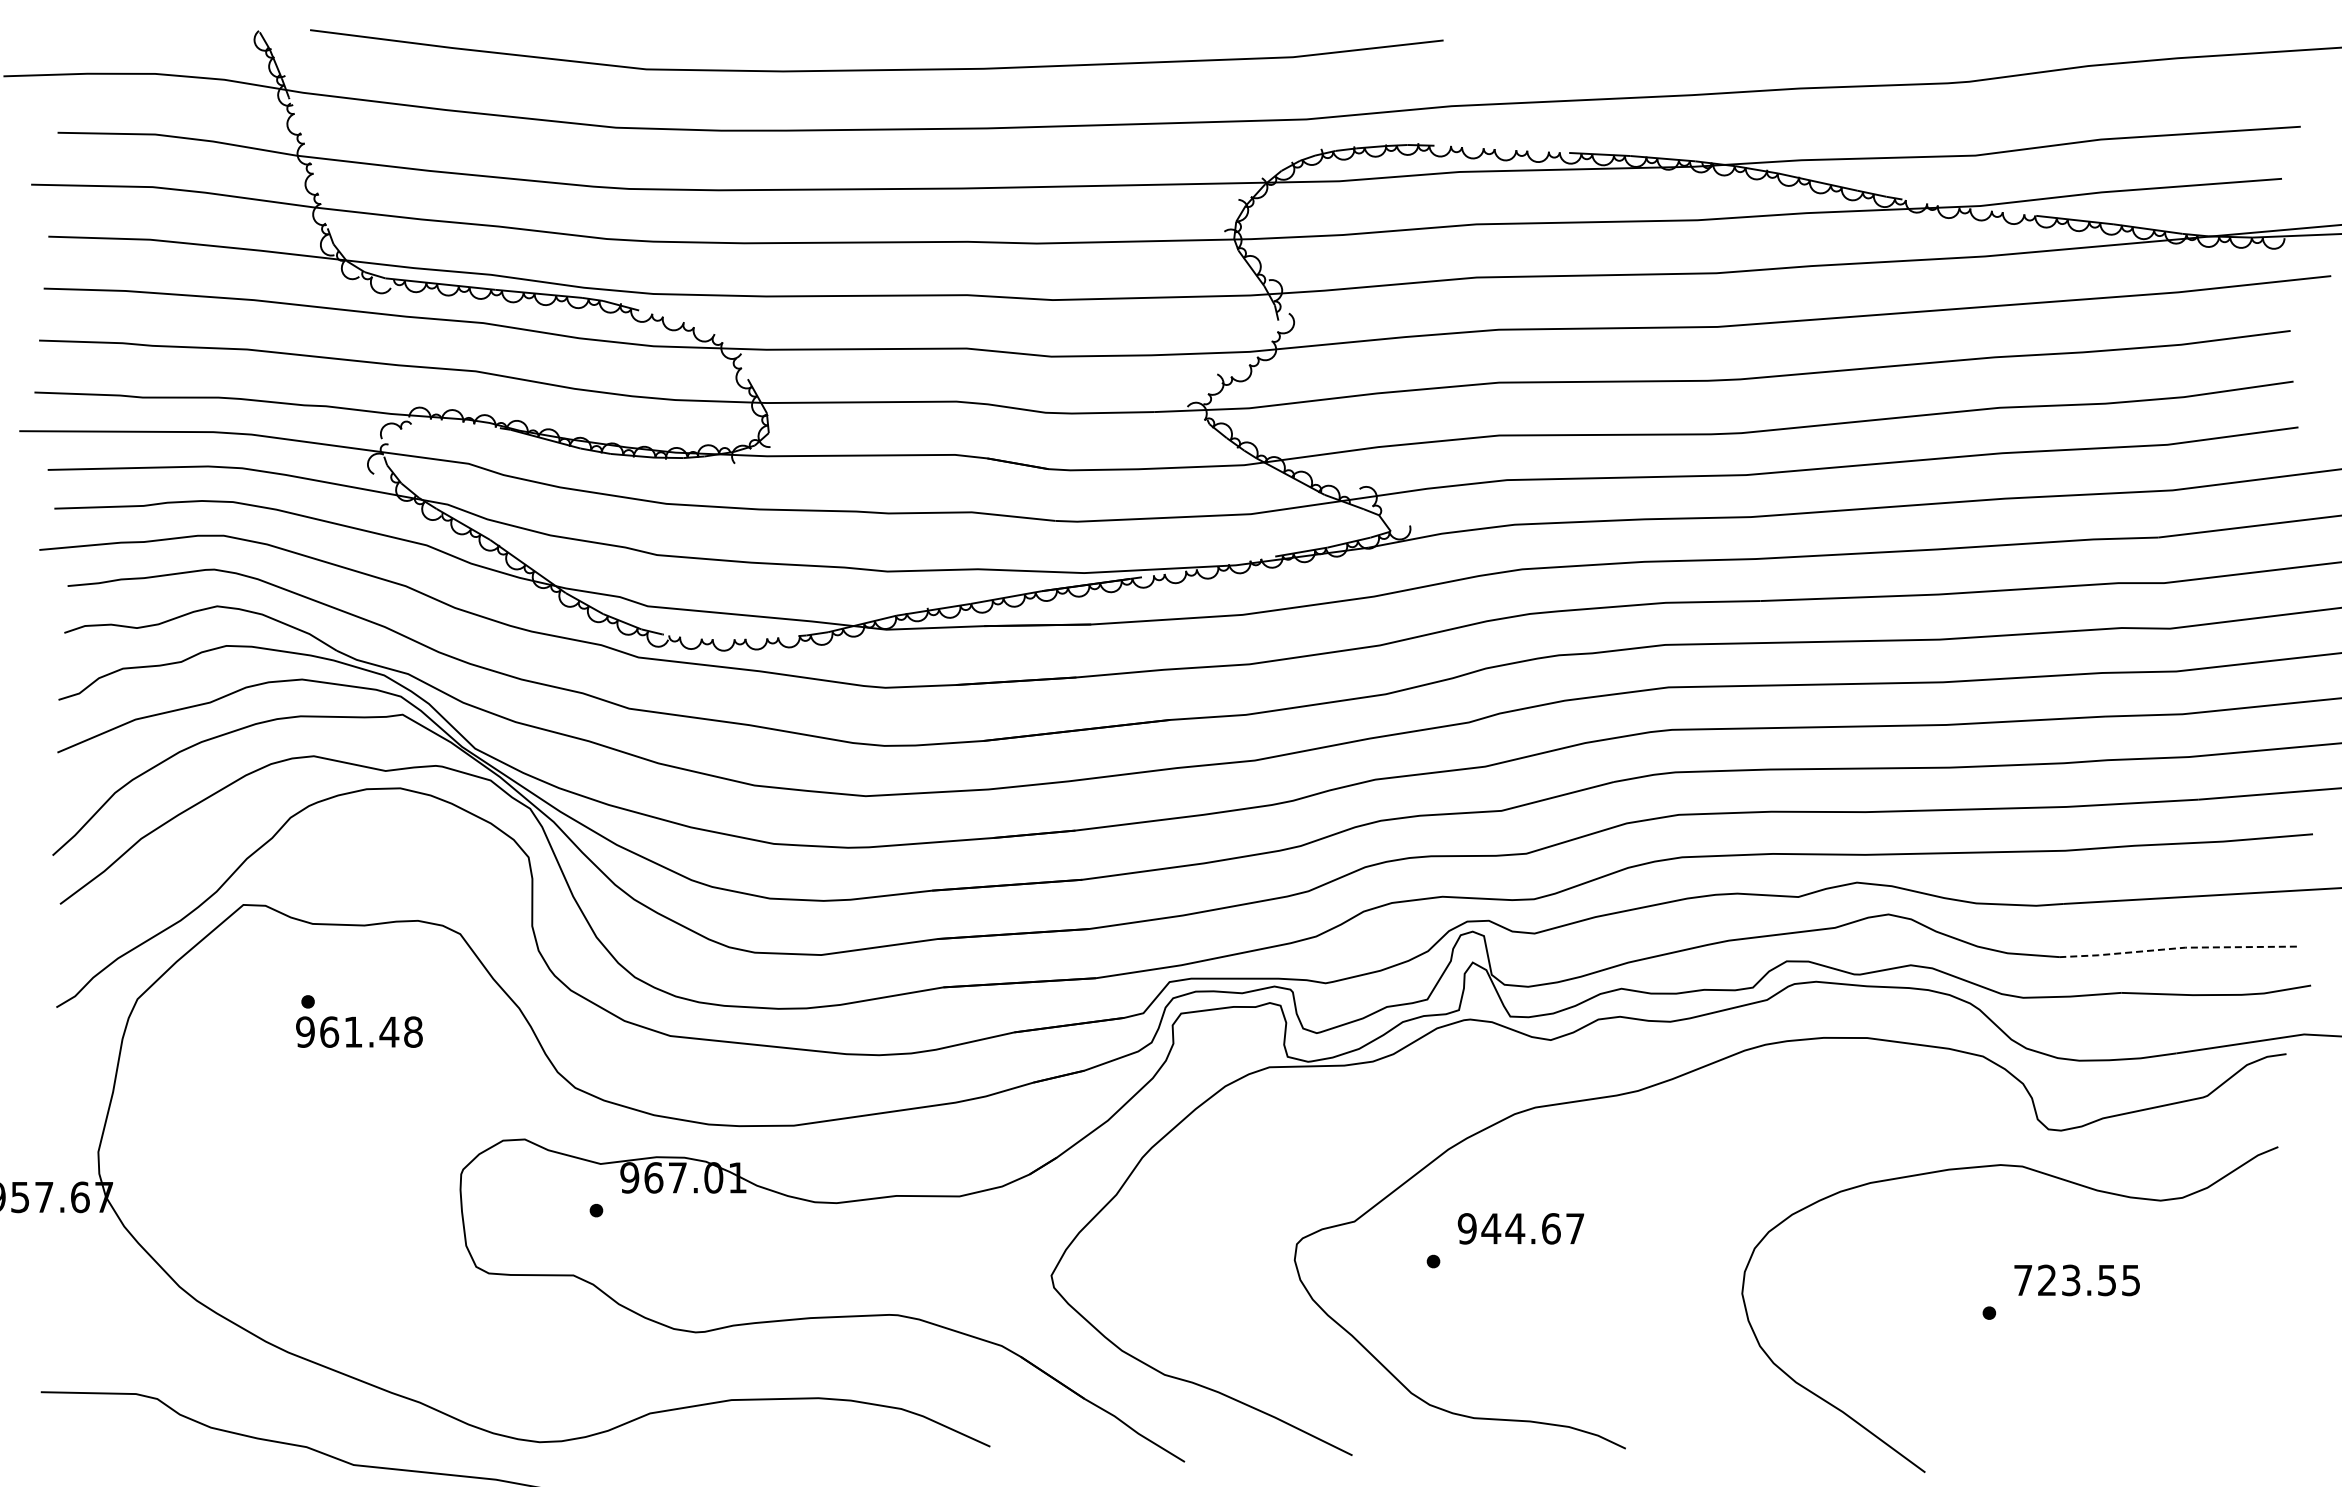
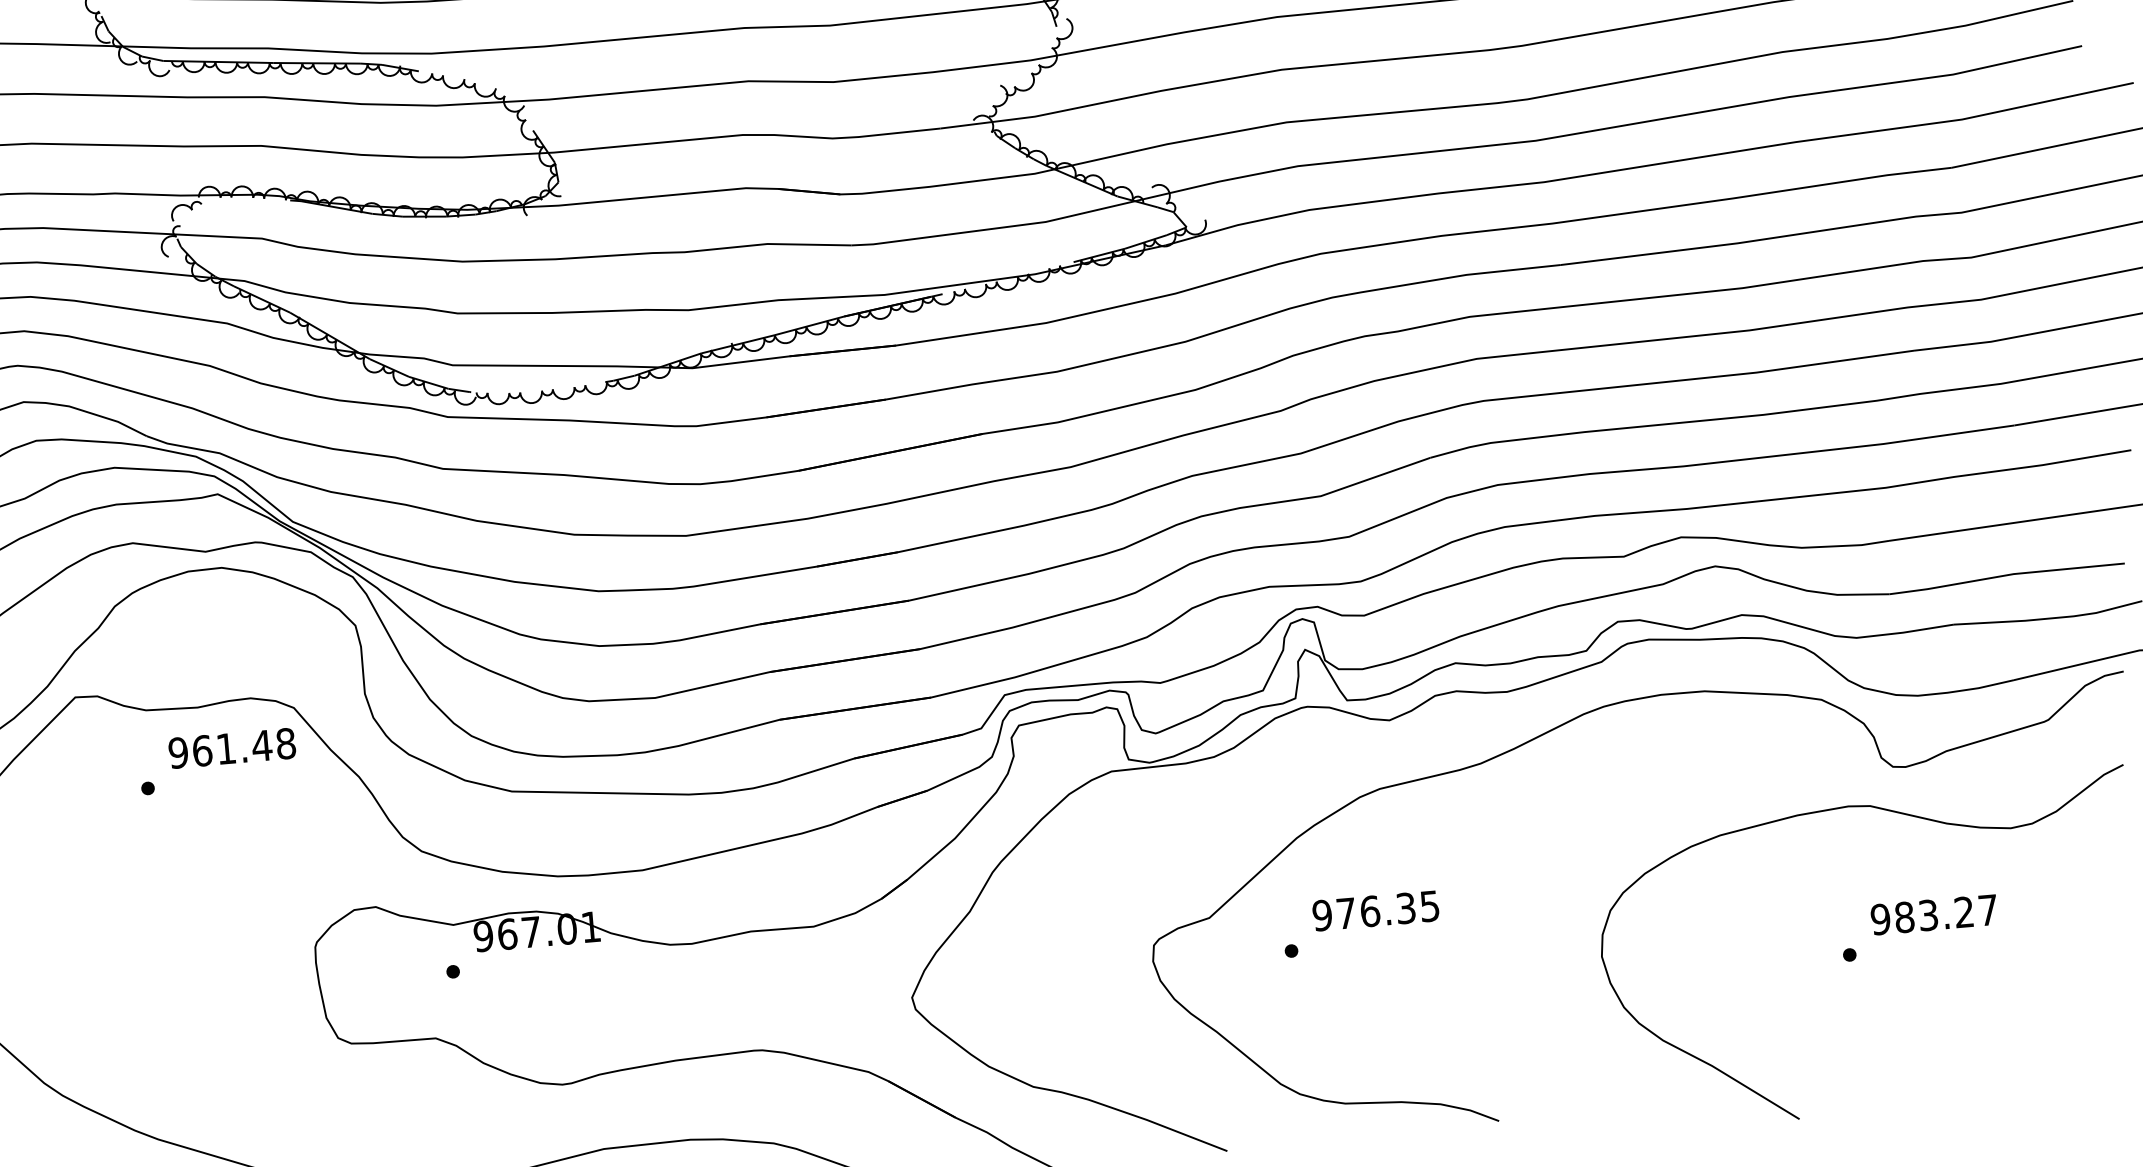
line: (2177, 948) -> (2006, 575), dashed -> solid
text: (359, 1031) -> (232, 747), moved
text: (1532, 1228) -> (1387, 909), 944.67 -> 976.35
text: (2076, 1280) -> (1933, 914), 723.55 -> 983.27

